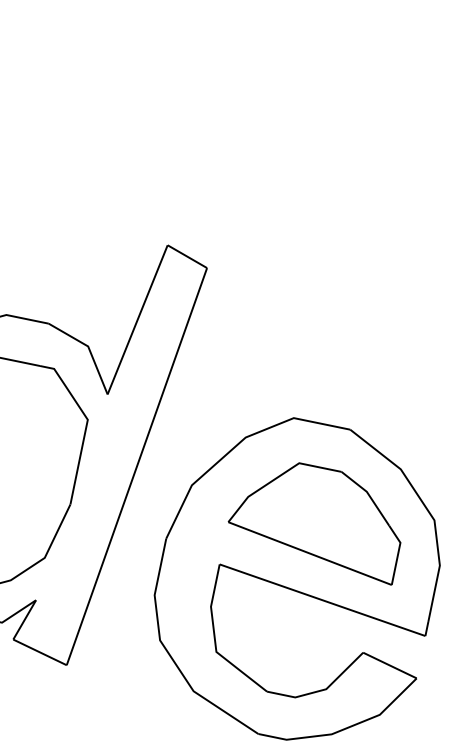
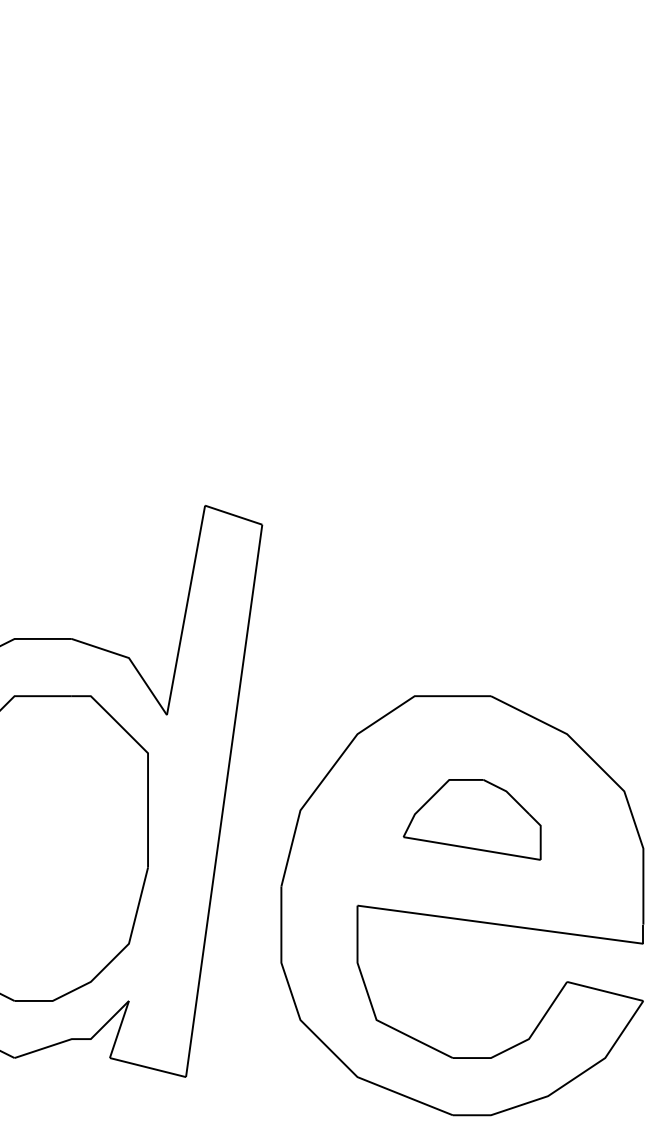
part: (317, 518) -> (472, 819), size x0.6

